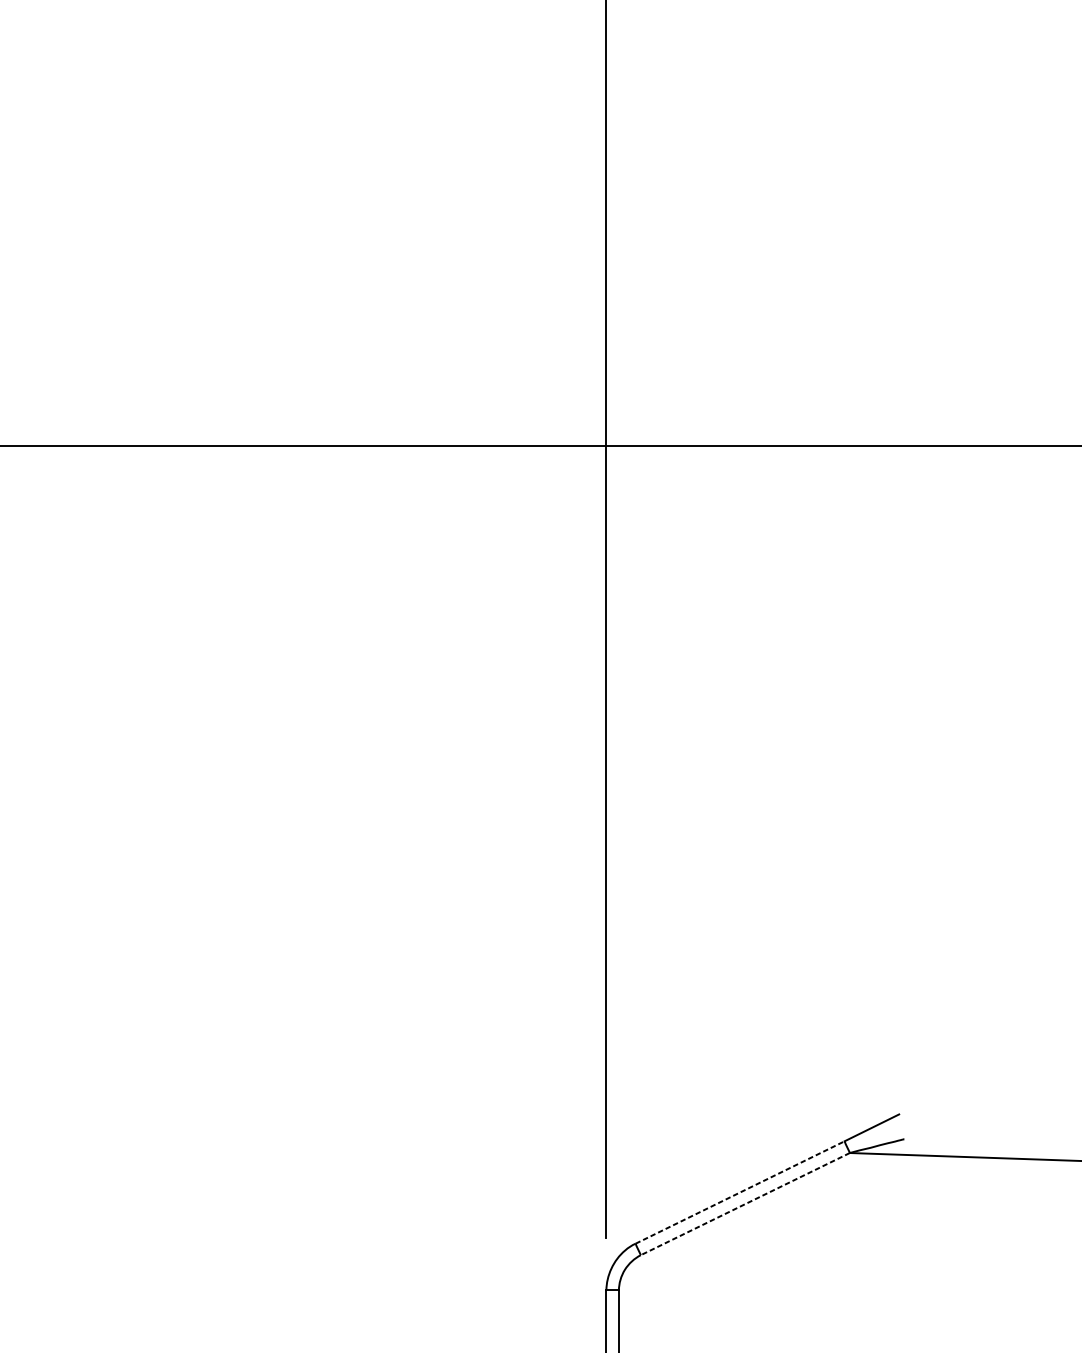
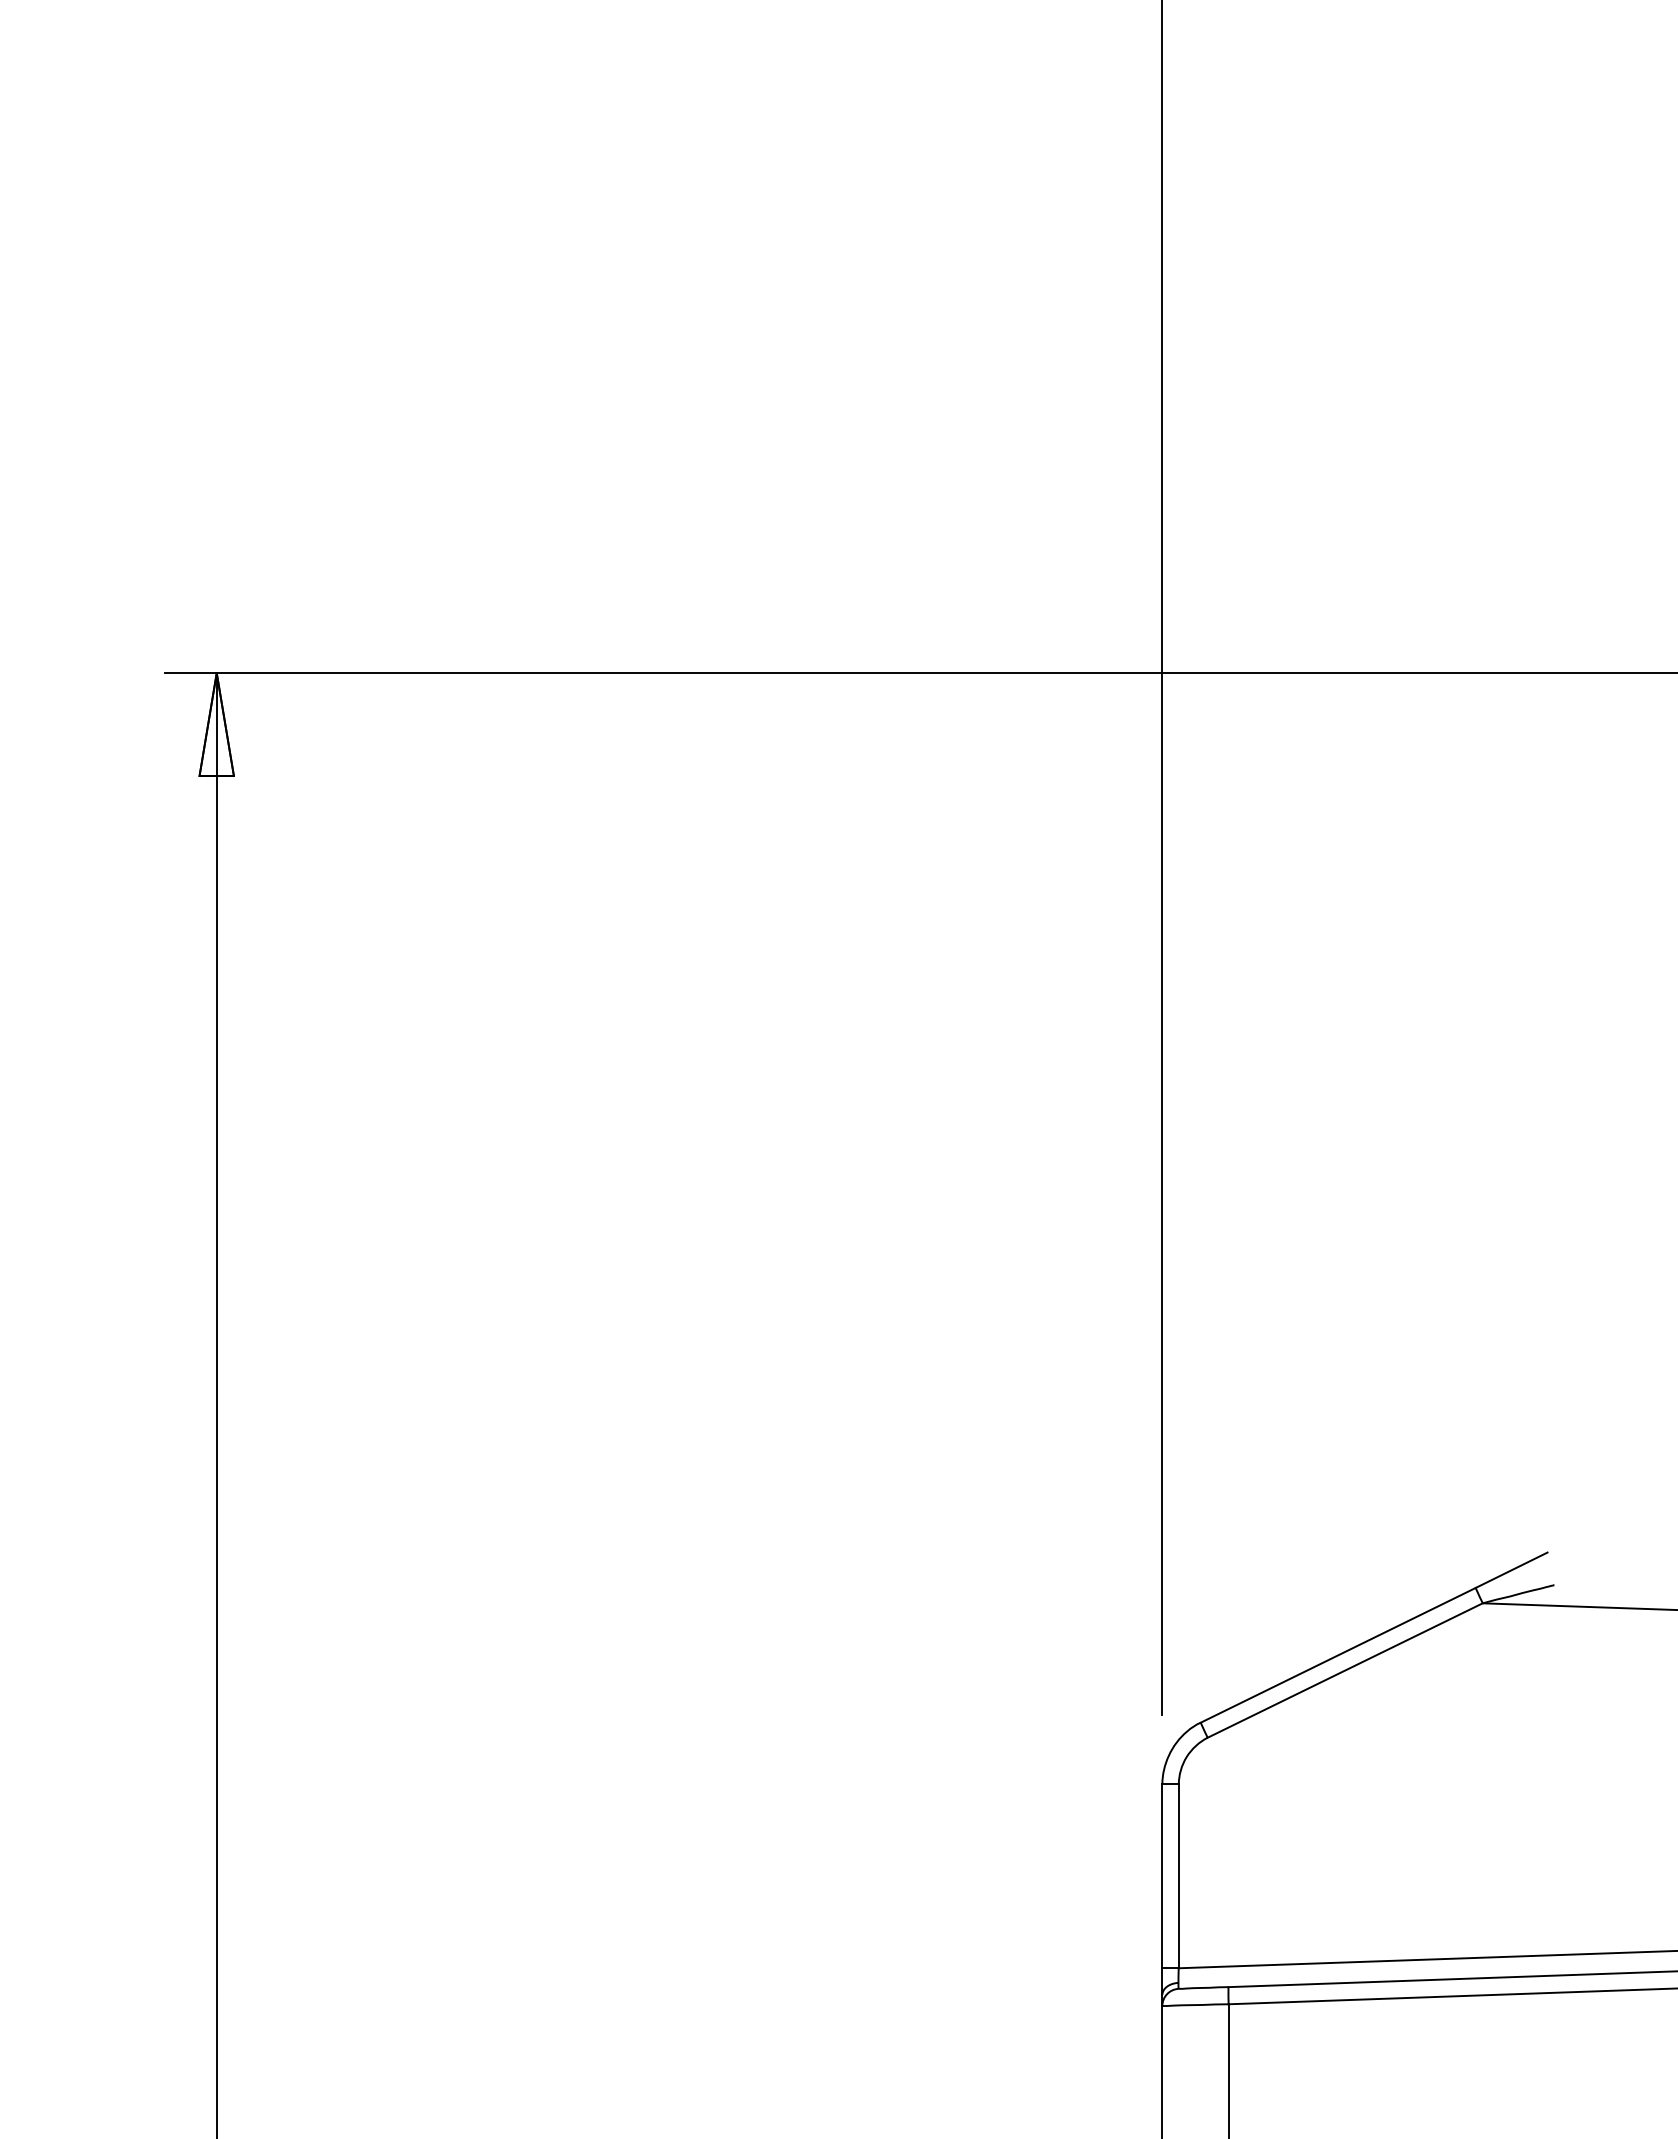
line: (740, 1192) -> (1338, 1655), dashed -> solid
line: (744, 1204) -> (1344, 1670), dashed -> solid

